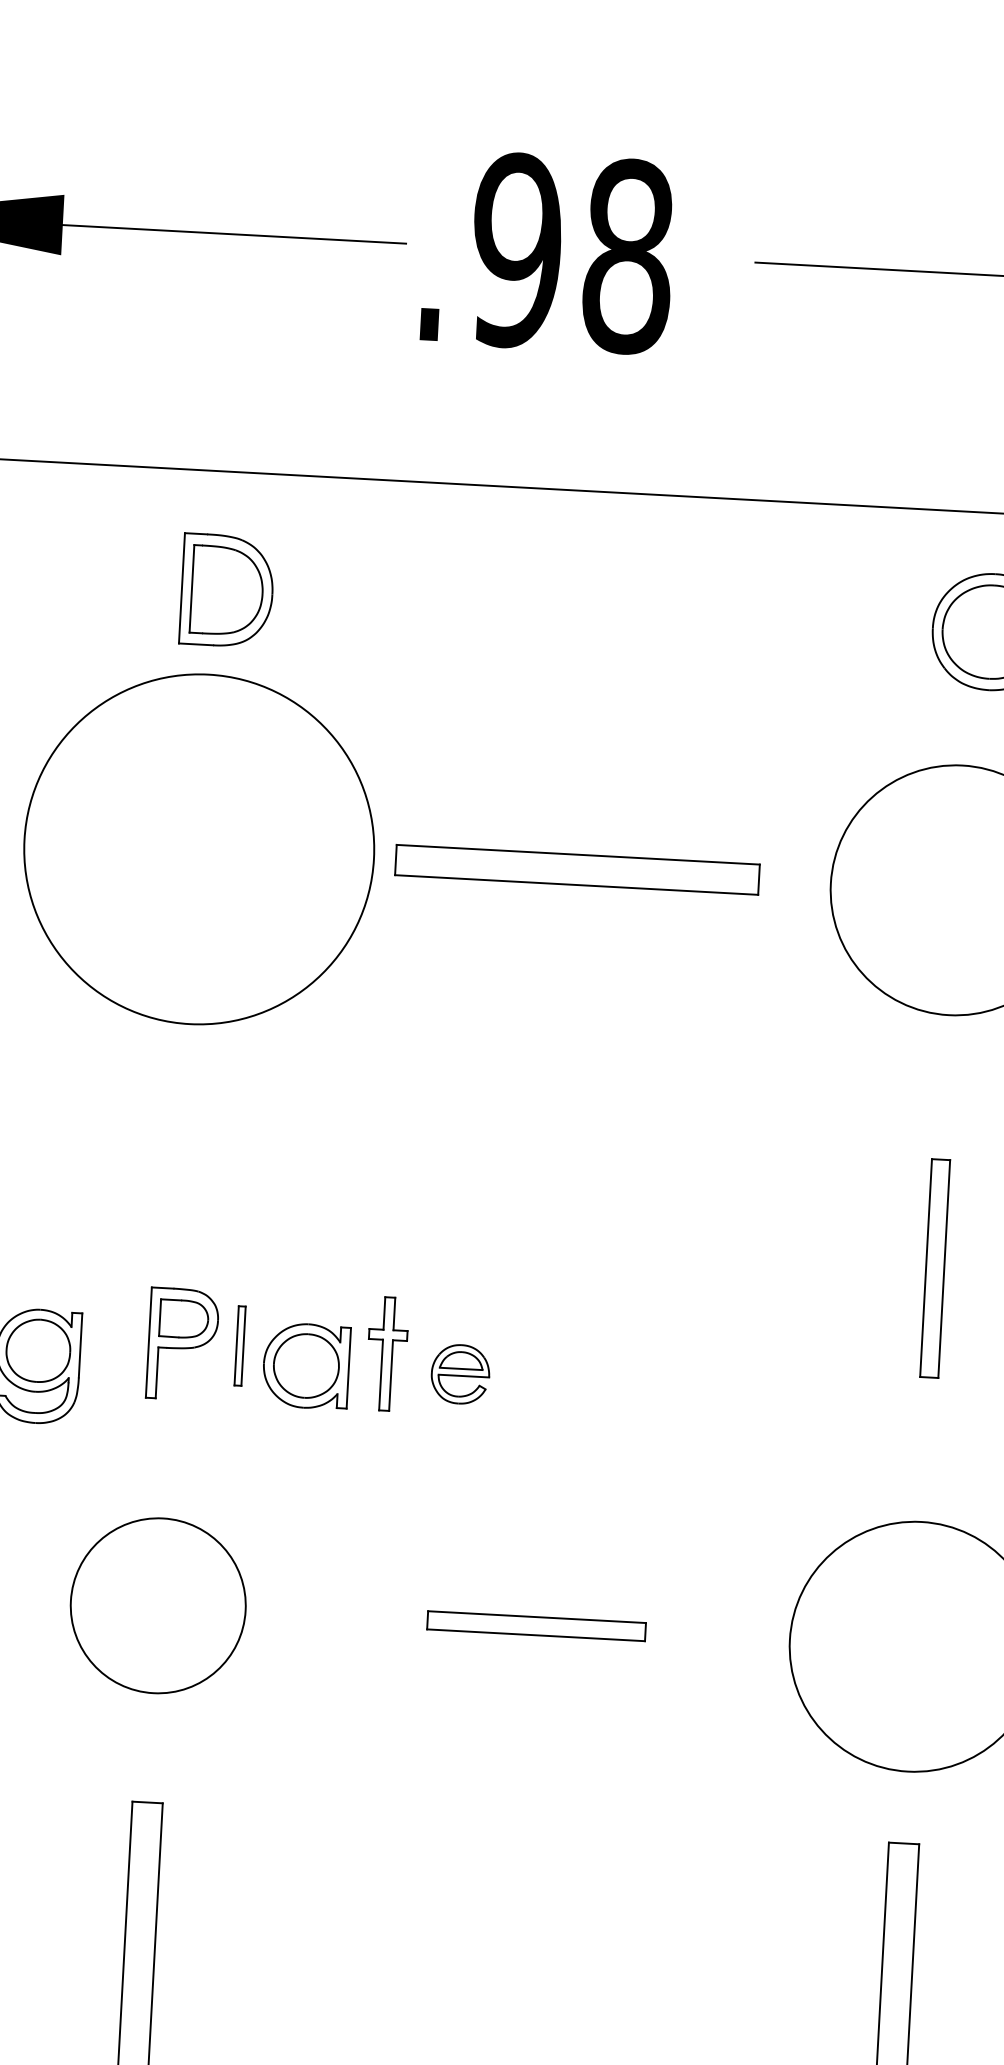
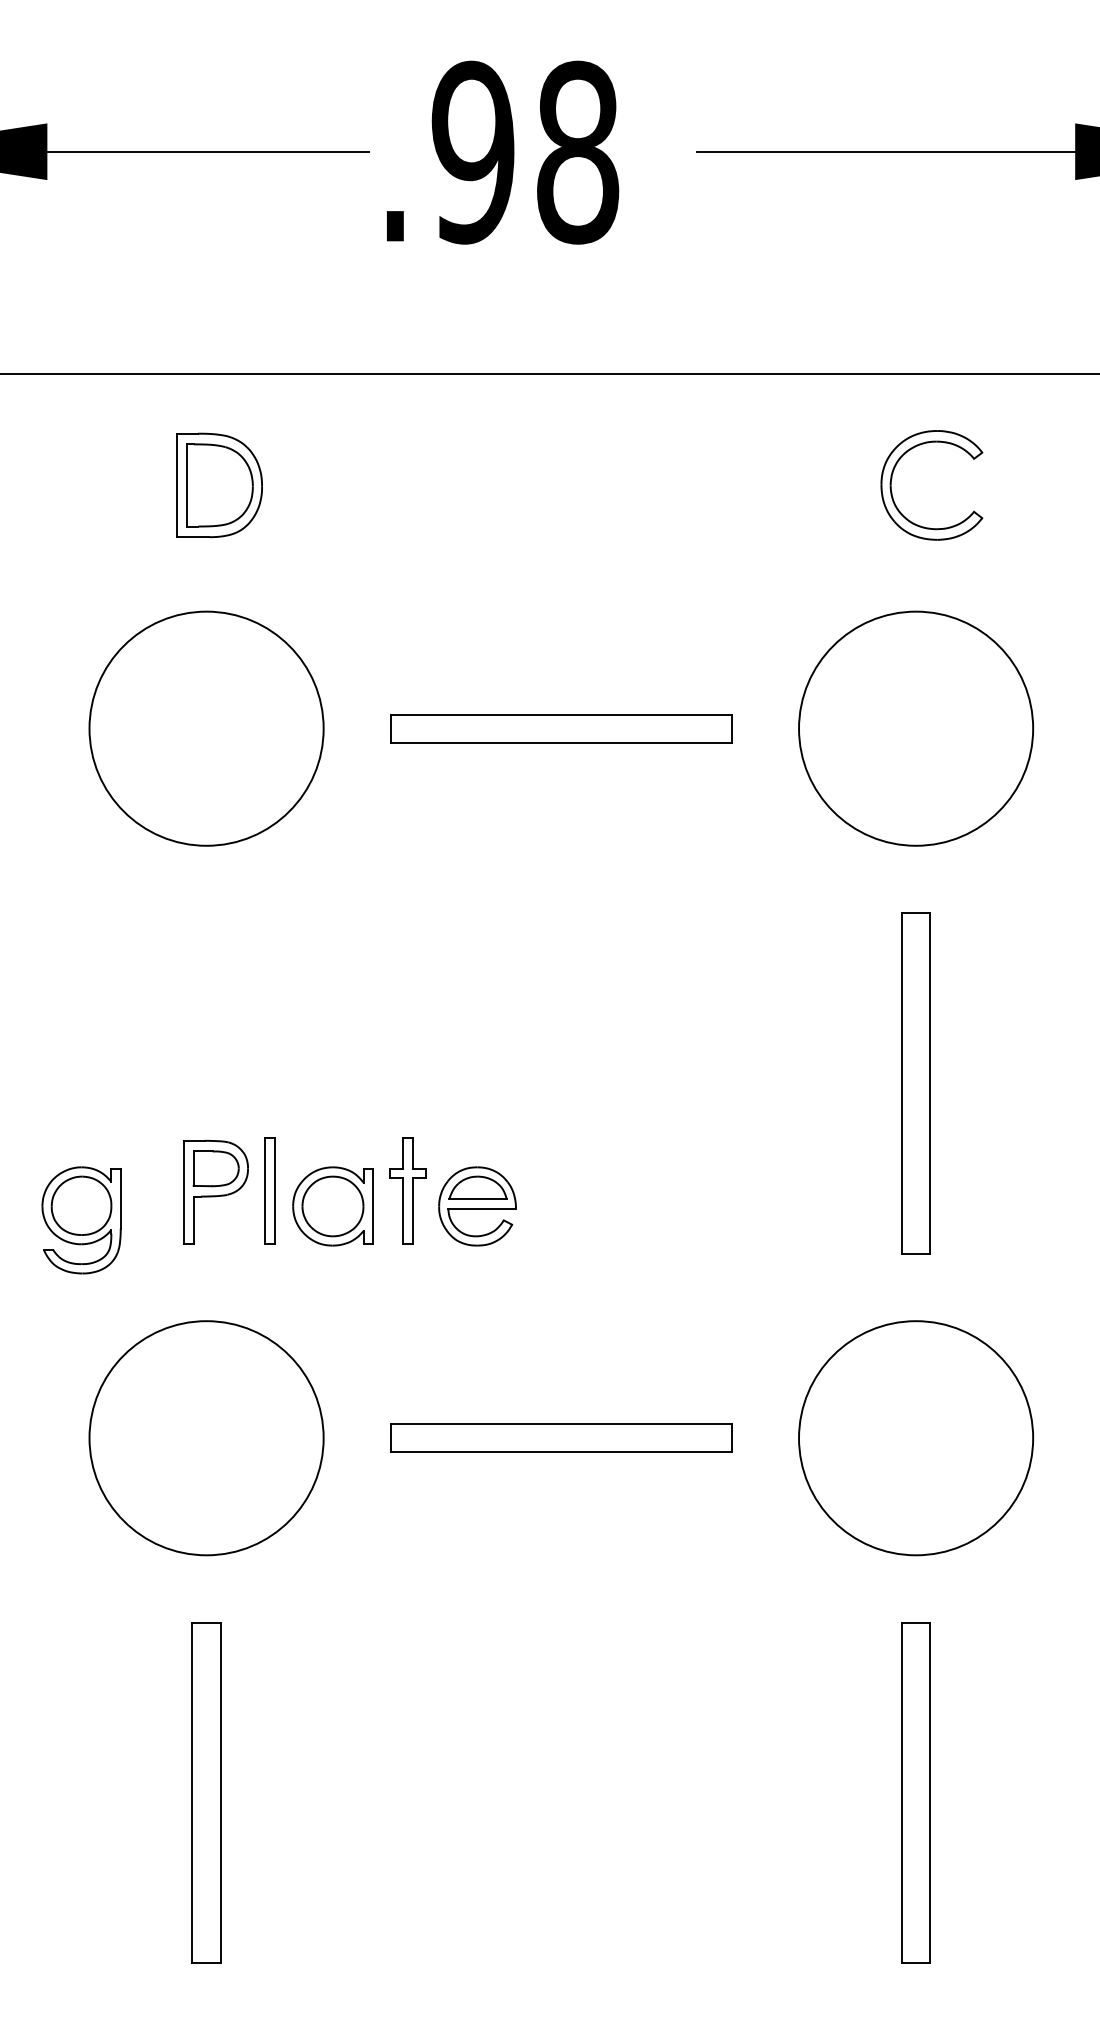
circle: (199, 849) -> (206, 728), size x0.71
part: (934, 1268) -> (915, 1083), size x1.67
part: (239, 1345) -> (269, 1190), size x1.43
part: (460, 1374) -> (477, 1206), size x1.43
circle: (158, 1606) -> (206, 1438), size x1.43
part: (536, 1625) -> (561, 1437), size x1.67

